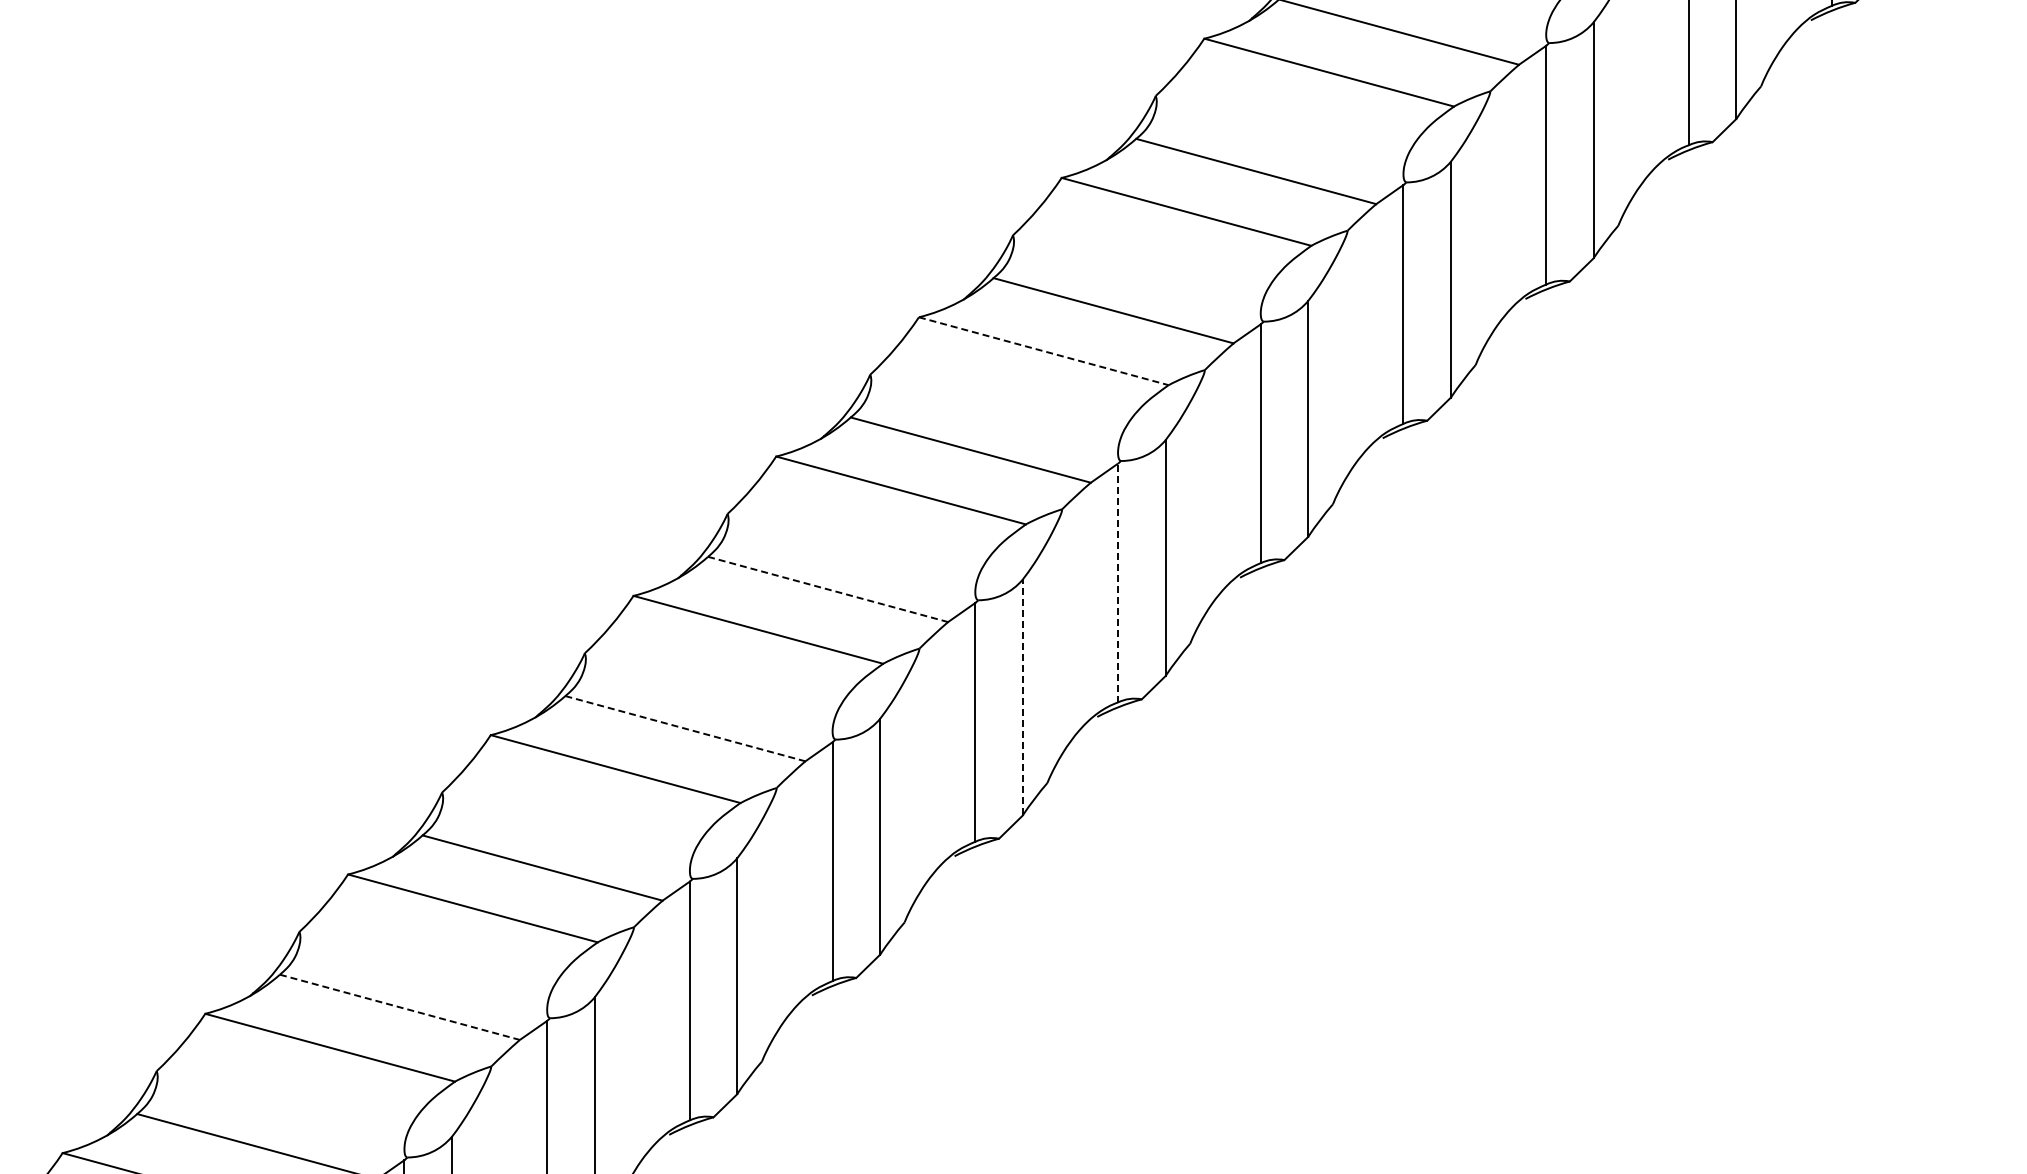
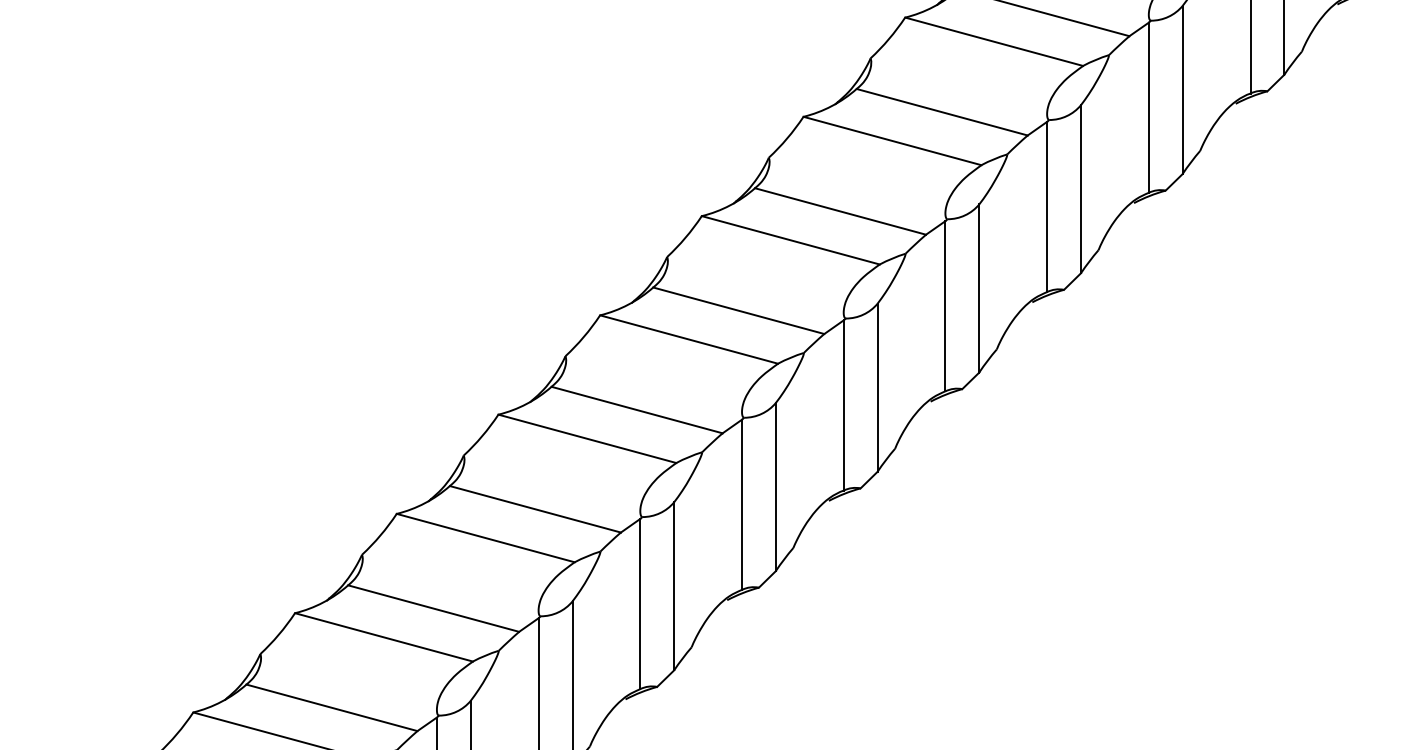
line: (1044, 351) -> (791, 240), dashed -> solid
line: (1117, 582) -> (843, 405), dashed -> solid
line: (828, 589) -> (637, 410), dashed -> solid
line: (1022, 697) -> (775, 487), dashed -> solid
line: (685, 728) -> (535, 509), dashed -> solid
line: (400, 1007) -> (332, 707), dashed -> solid

